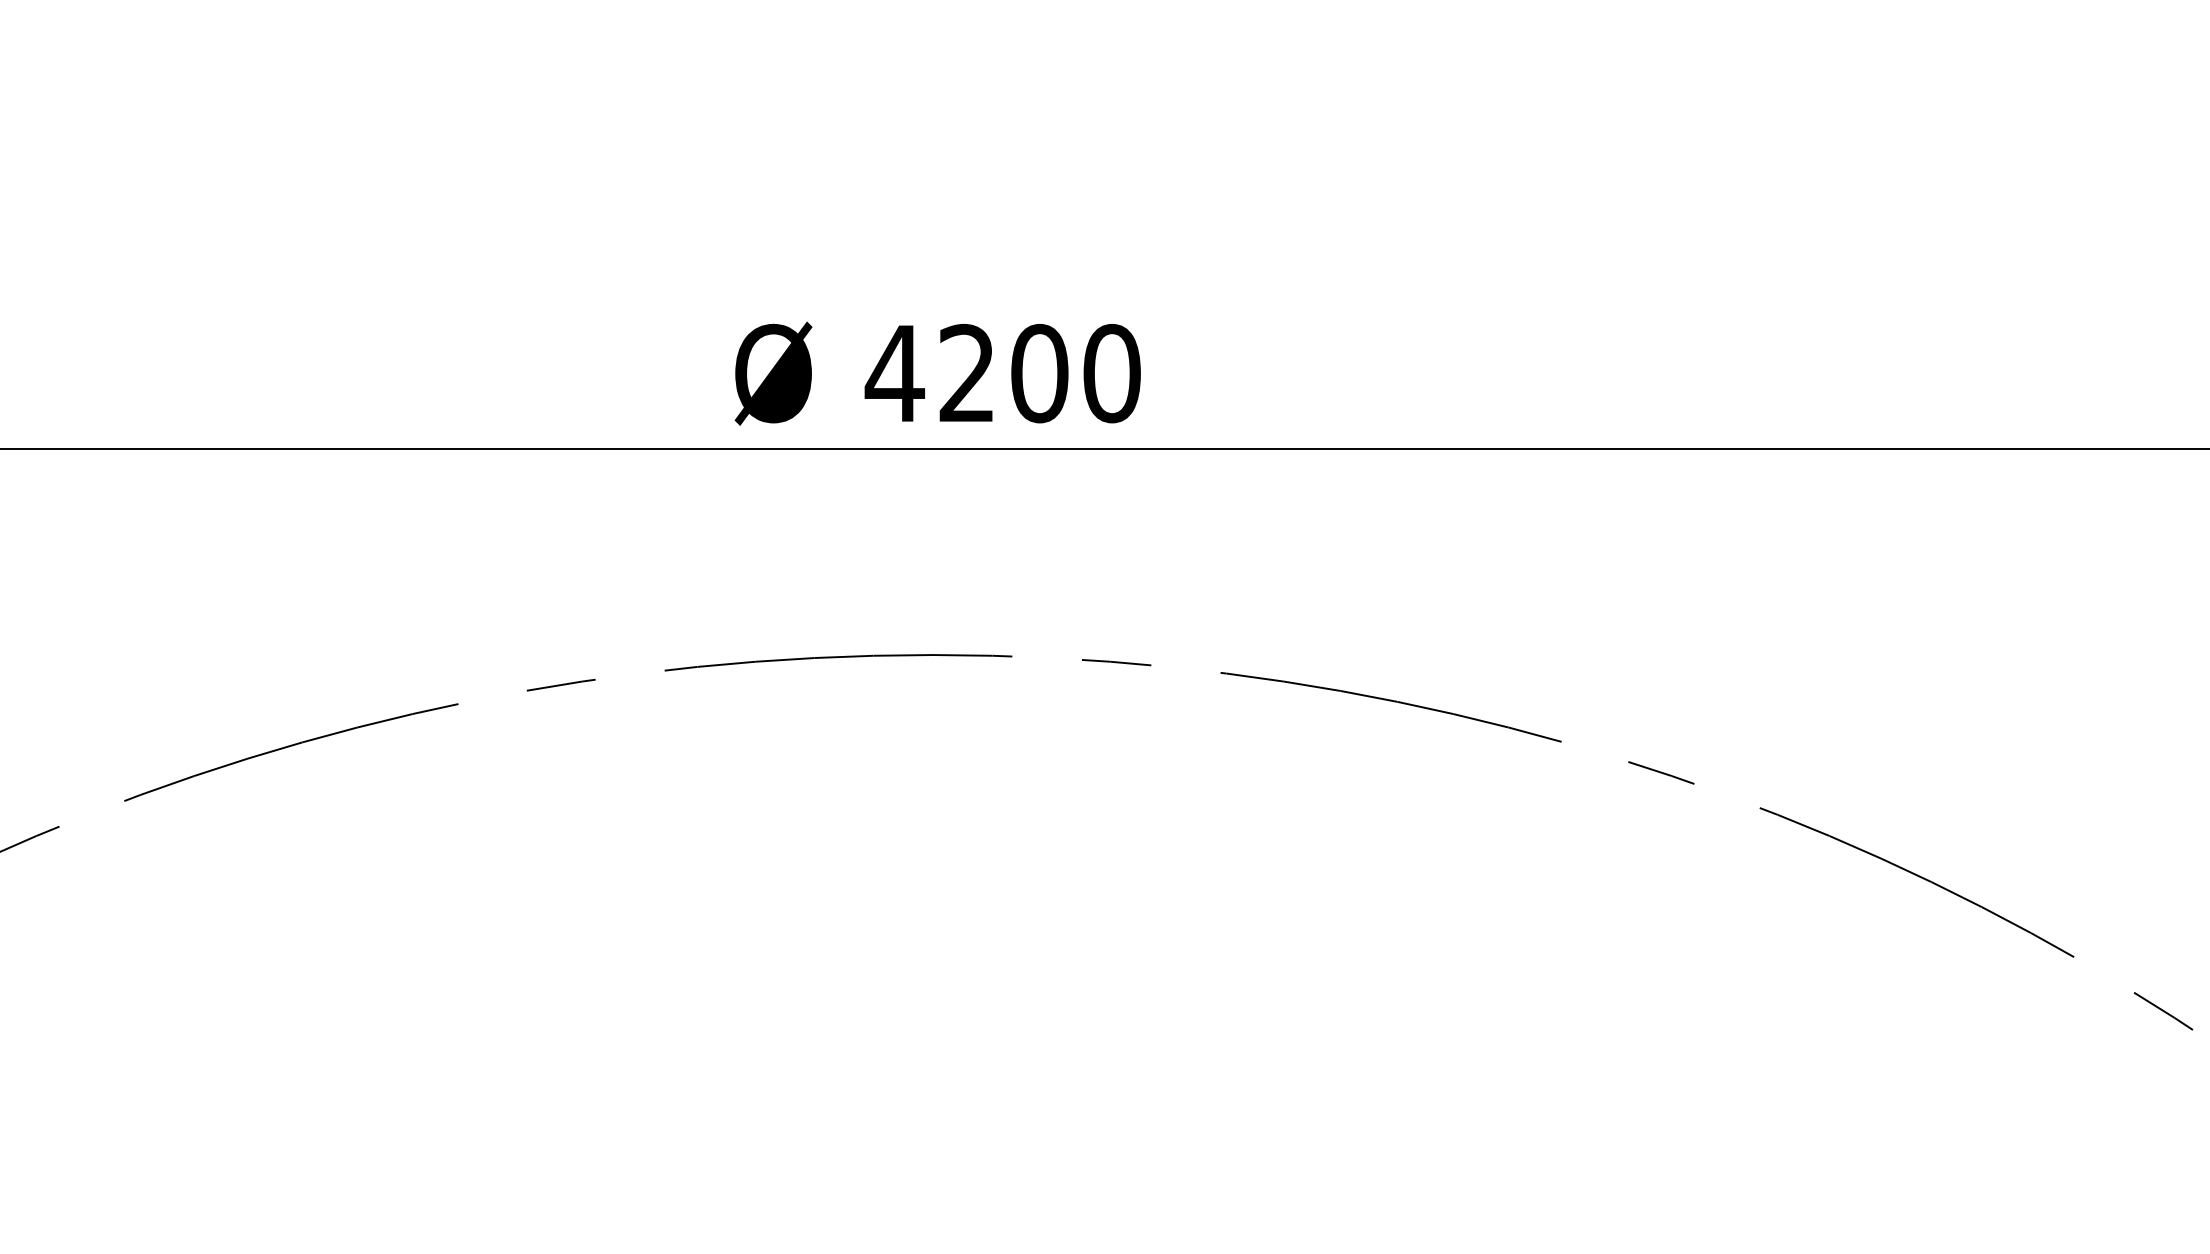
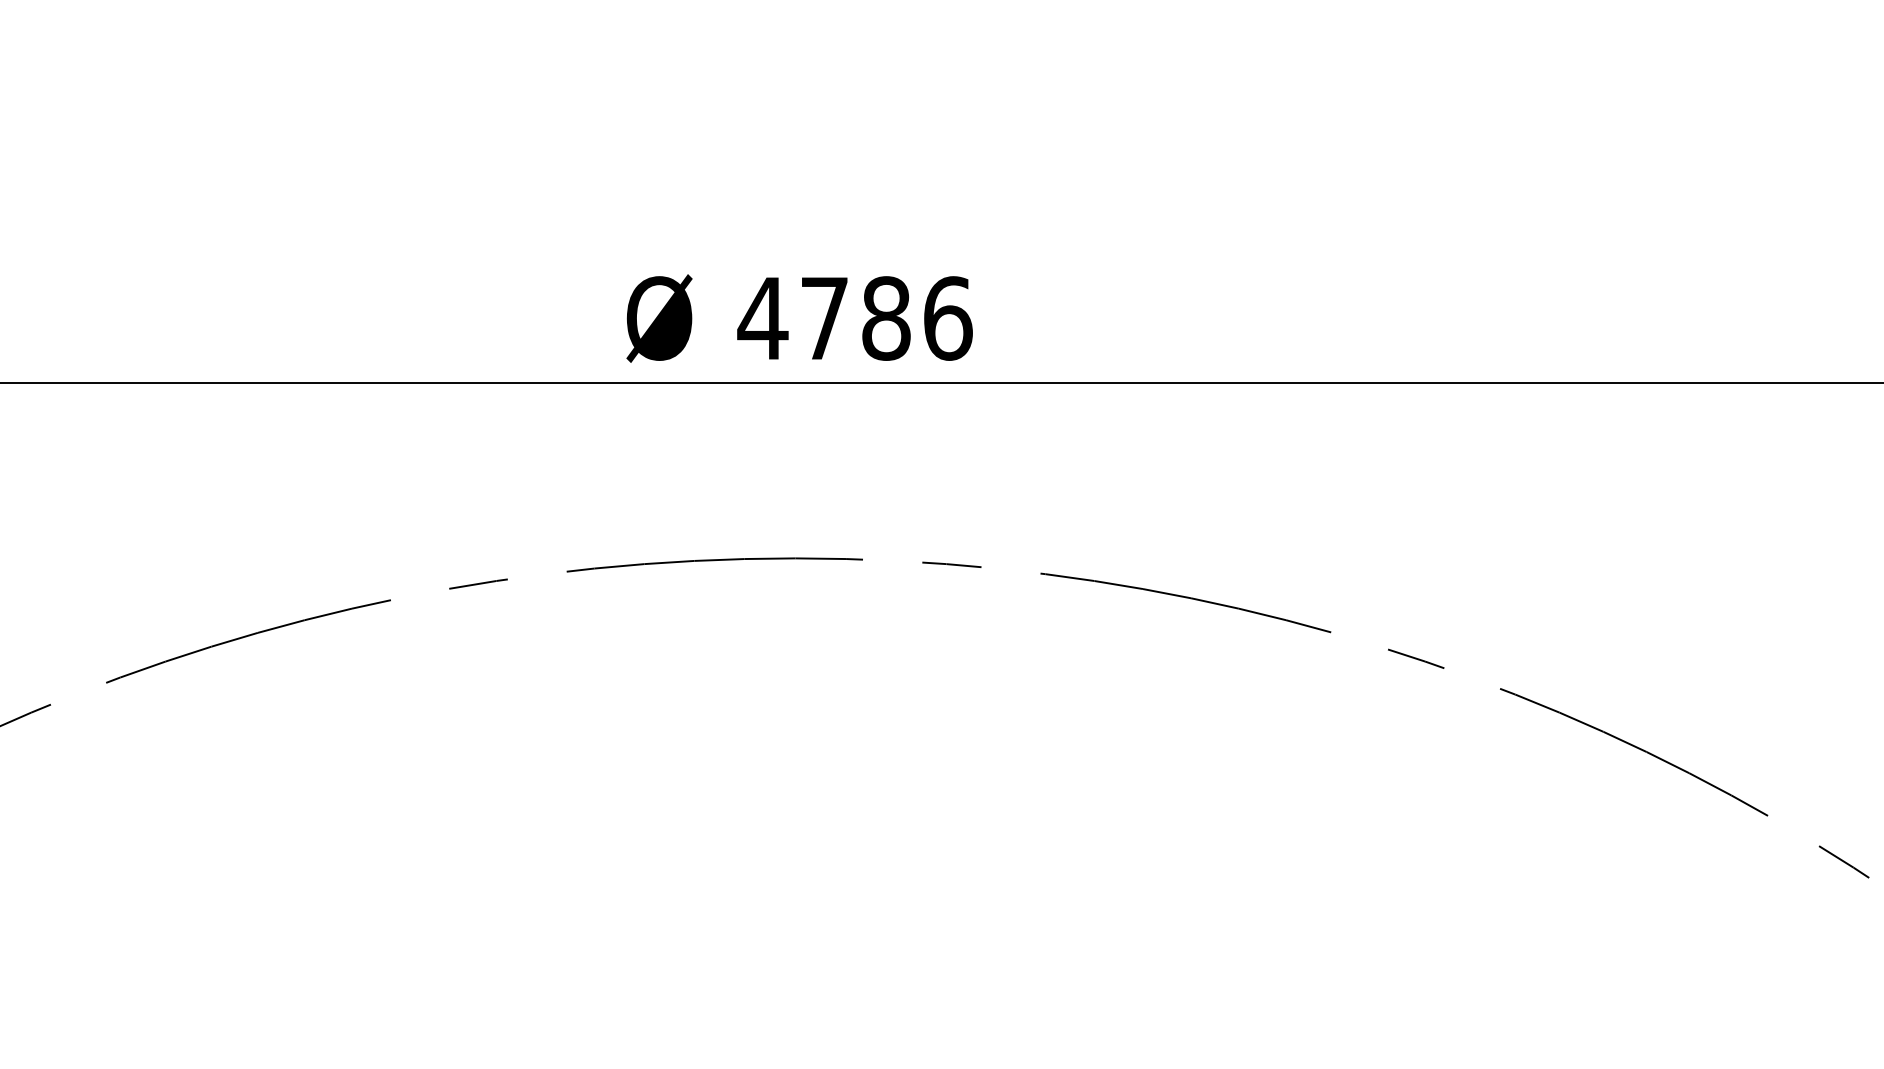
text: (1040, 373) -> (887, 318), 4200 -> 4786

